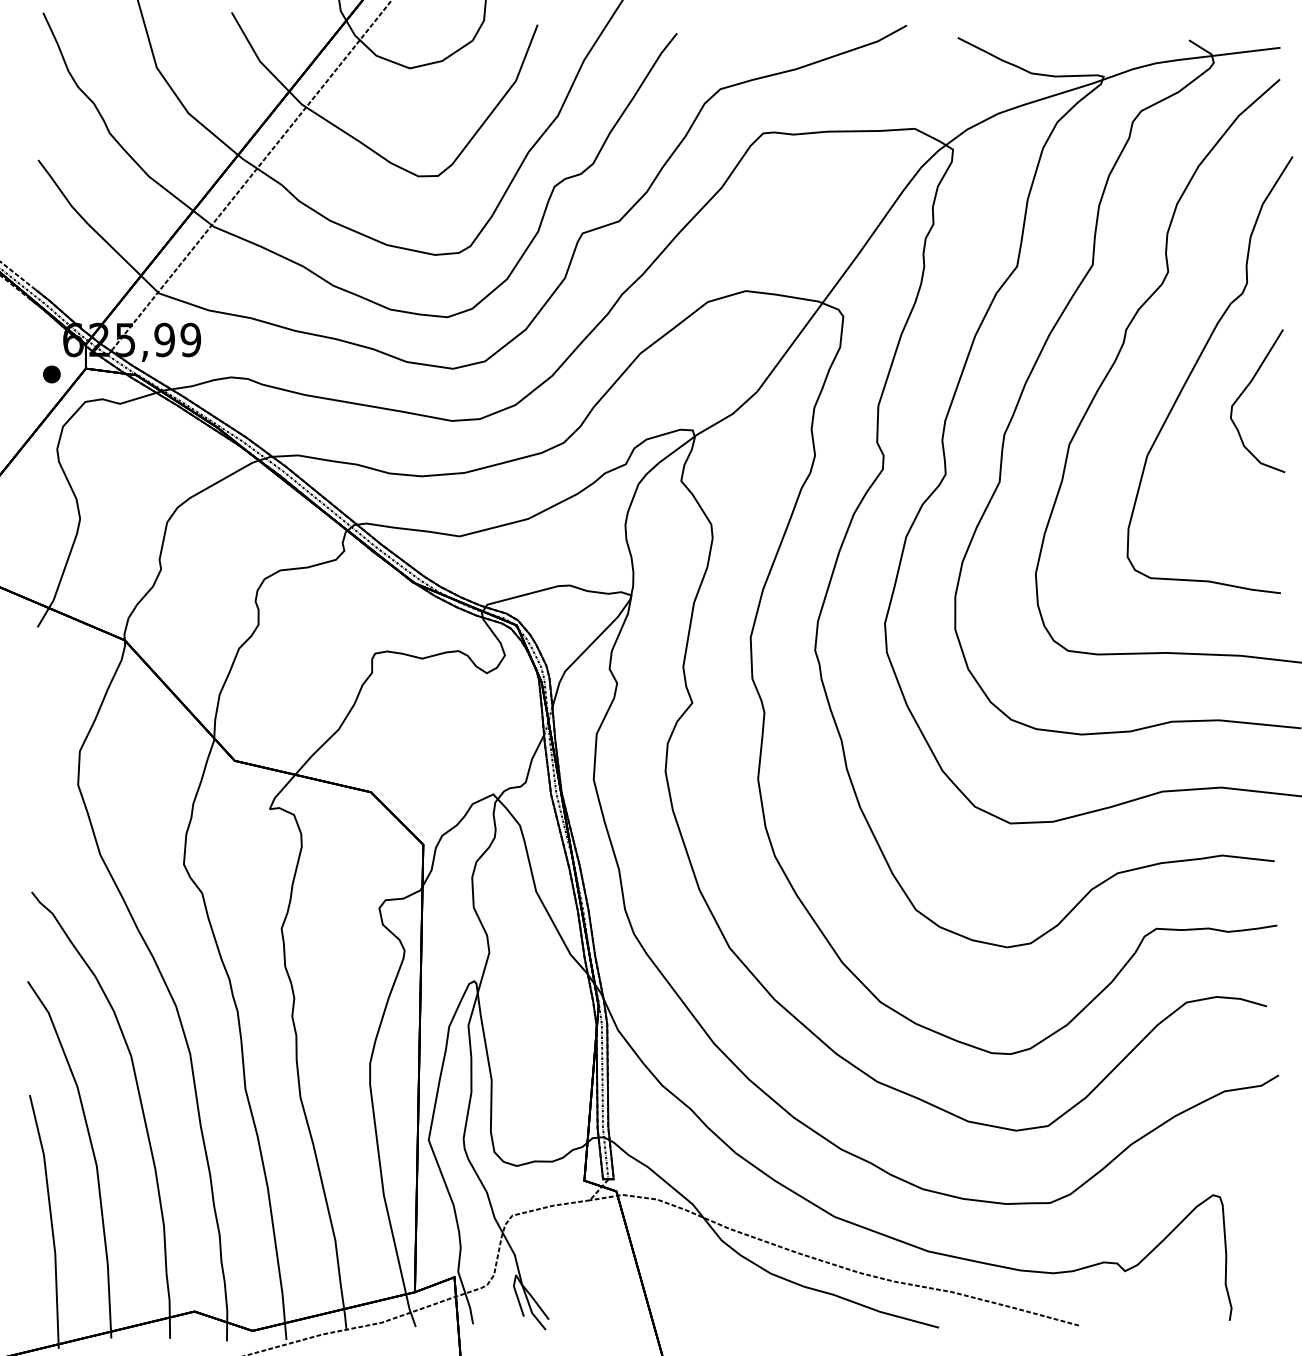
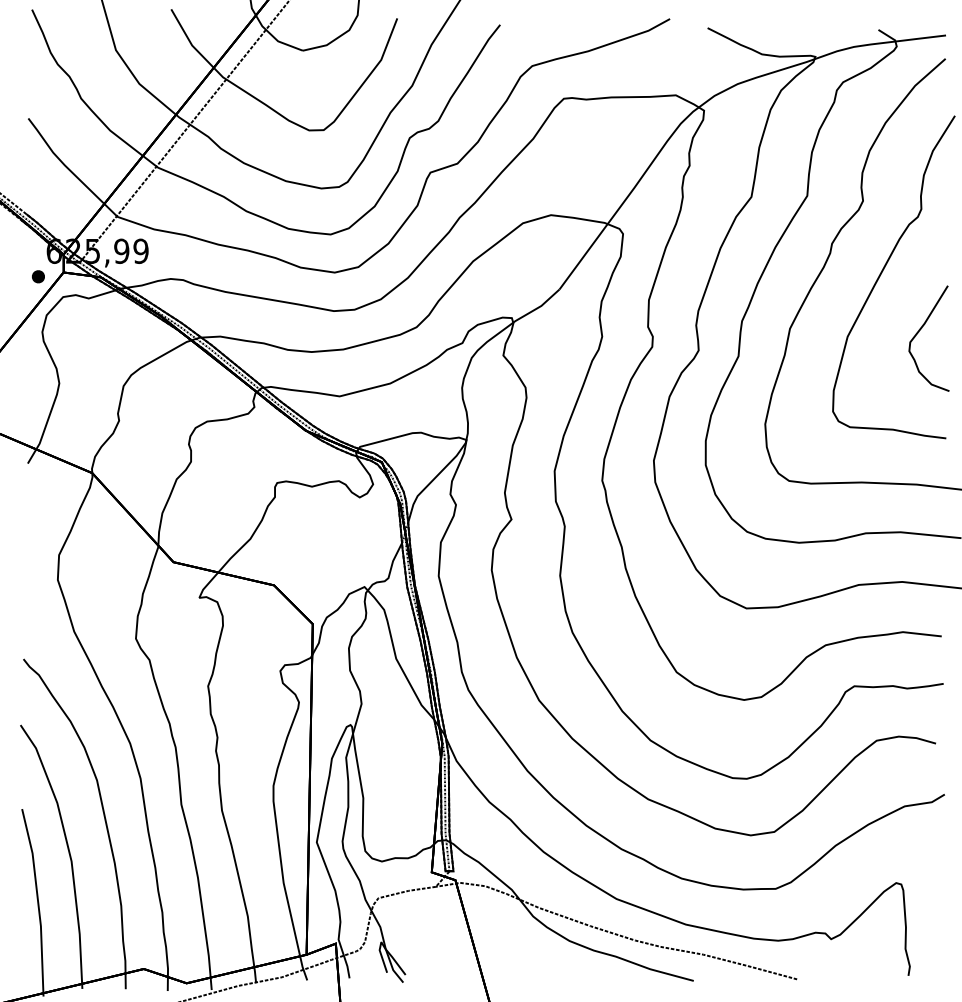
part: (1243, 393) -> (918, 332), moved

